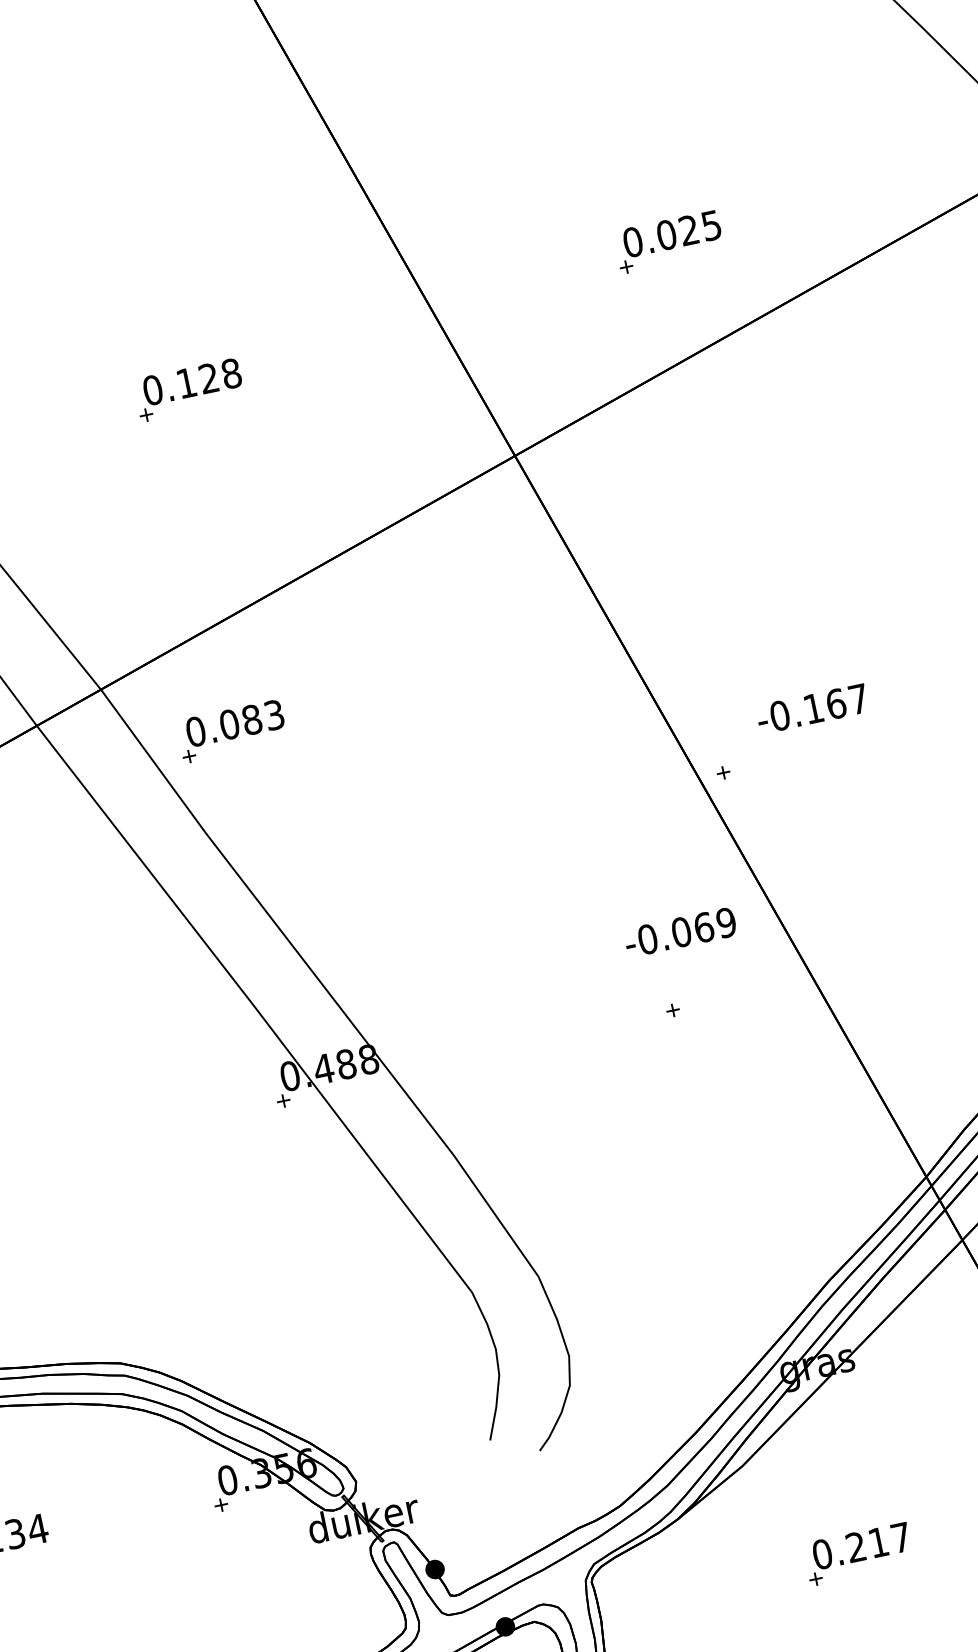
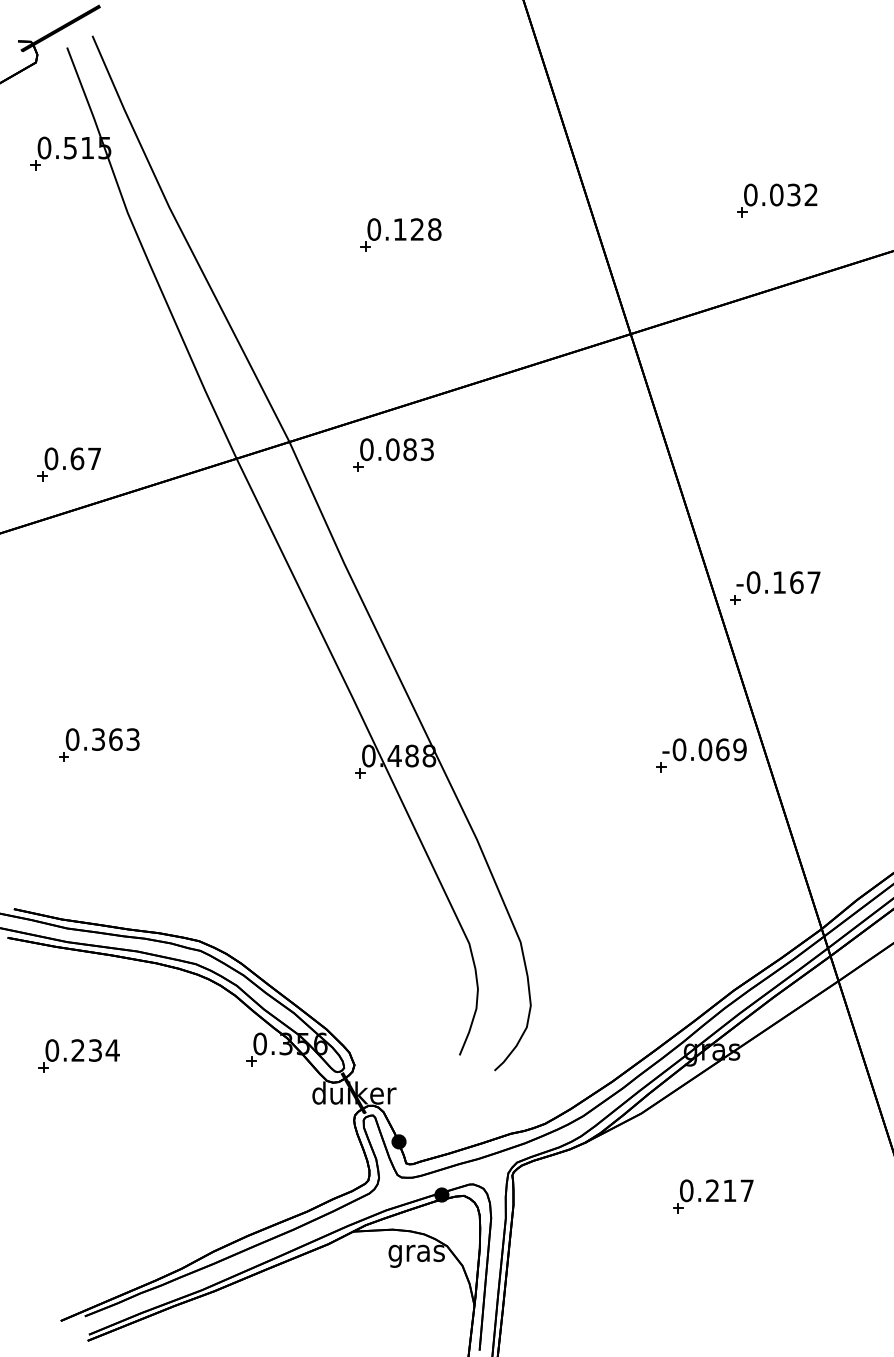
text: (700, 227) -> (802, 194), 0.025 -> 0.032
text: (812, 708) -> (778, 582), moved
part: (231, 730) -> (393, 454), moved
text: (680, 932) -> (704, 749), moved

